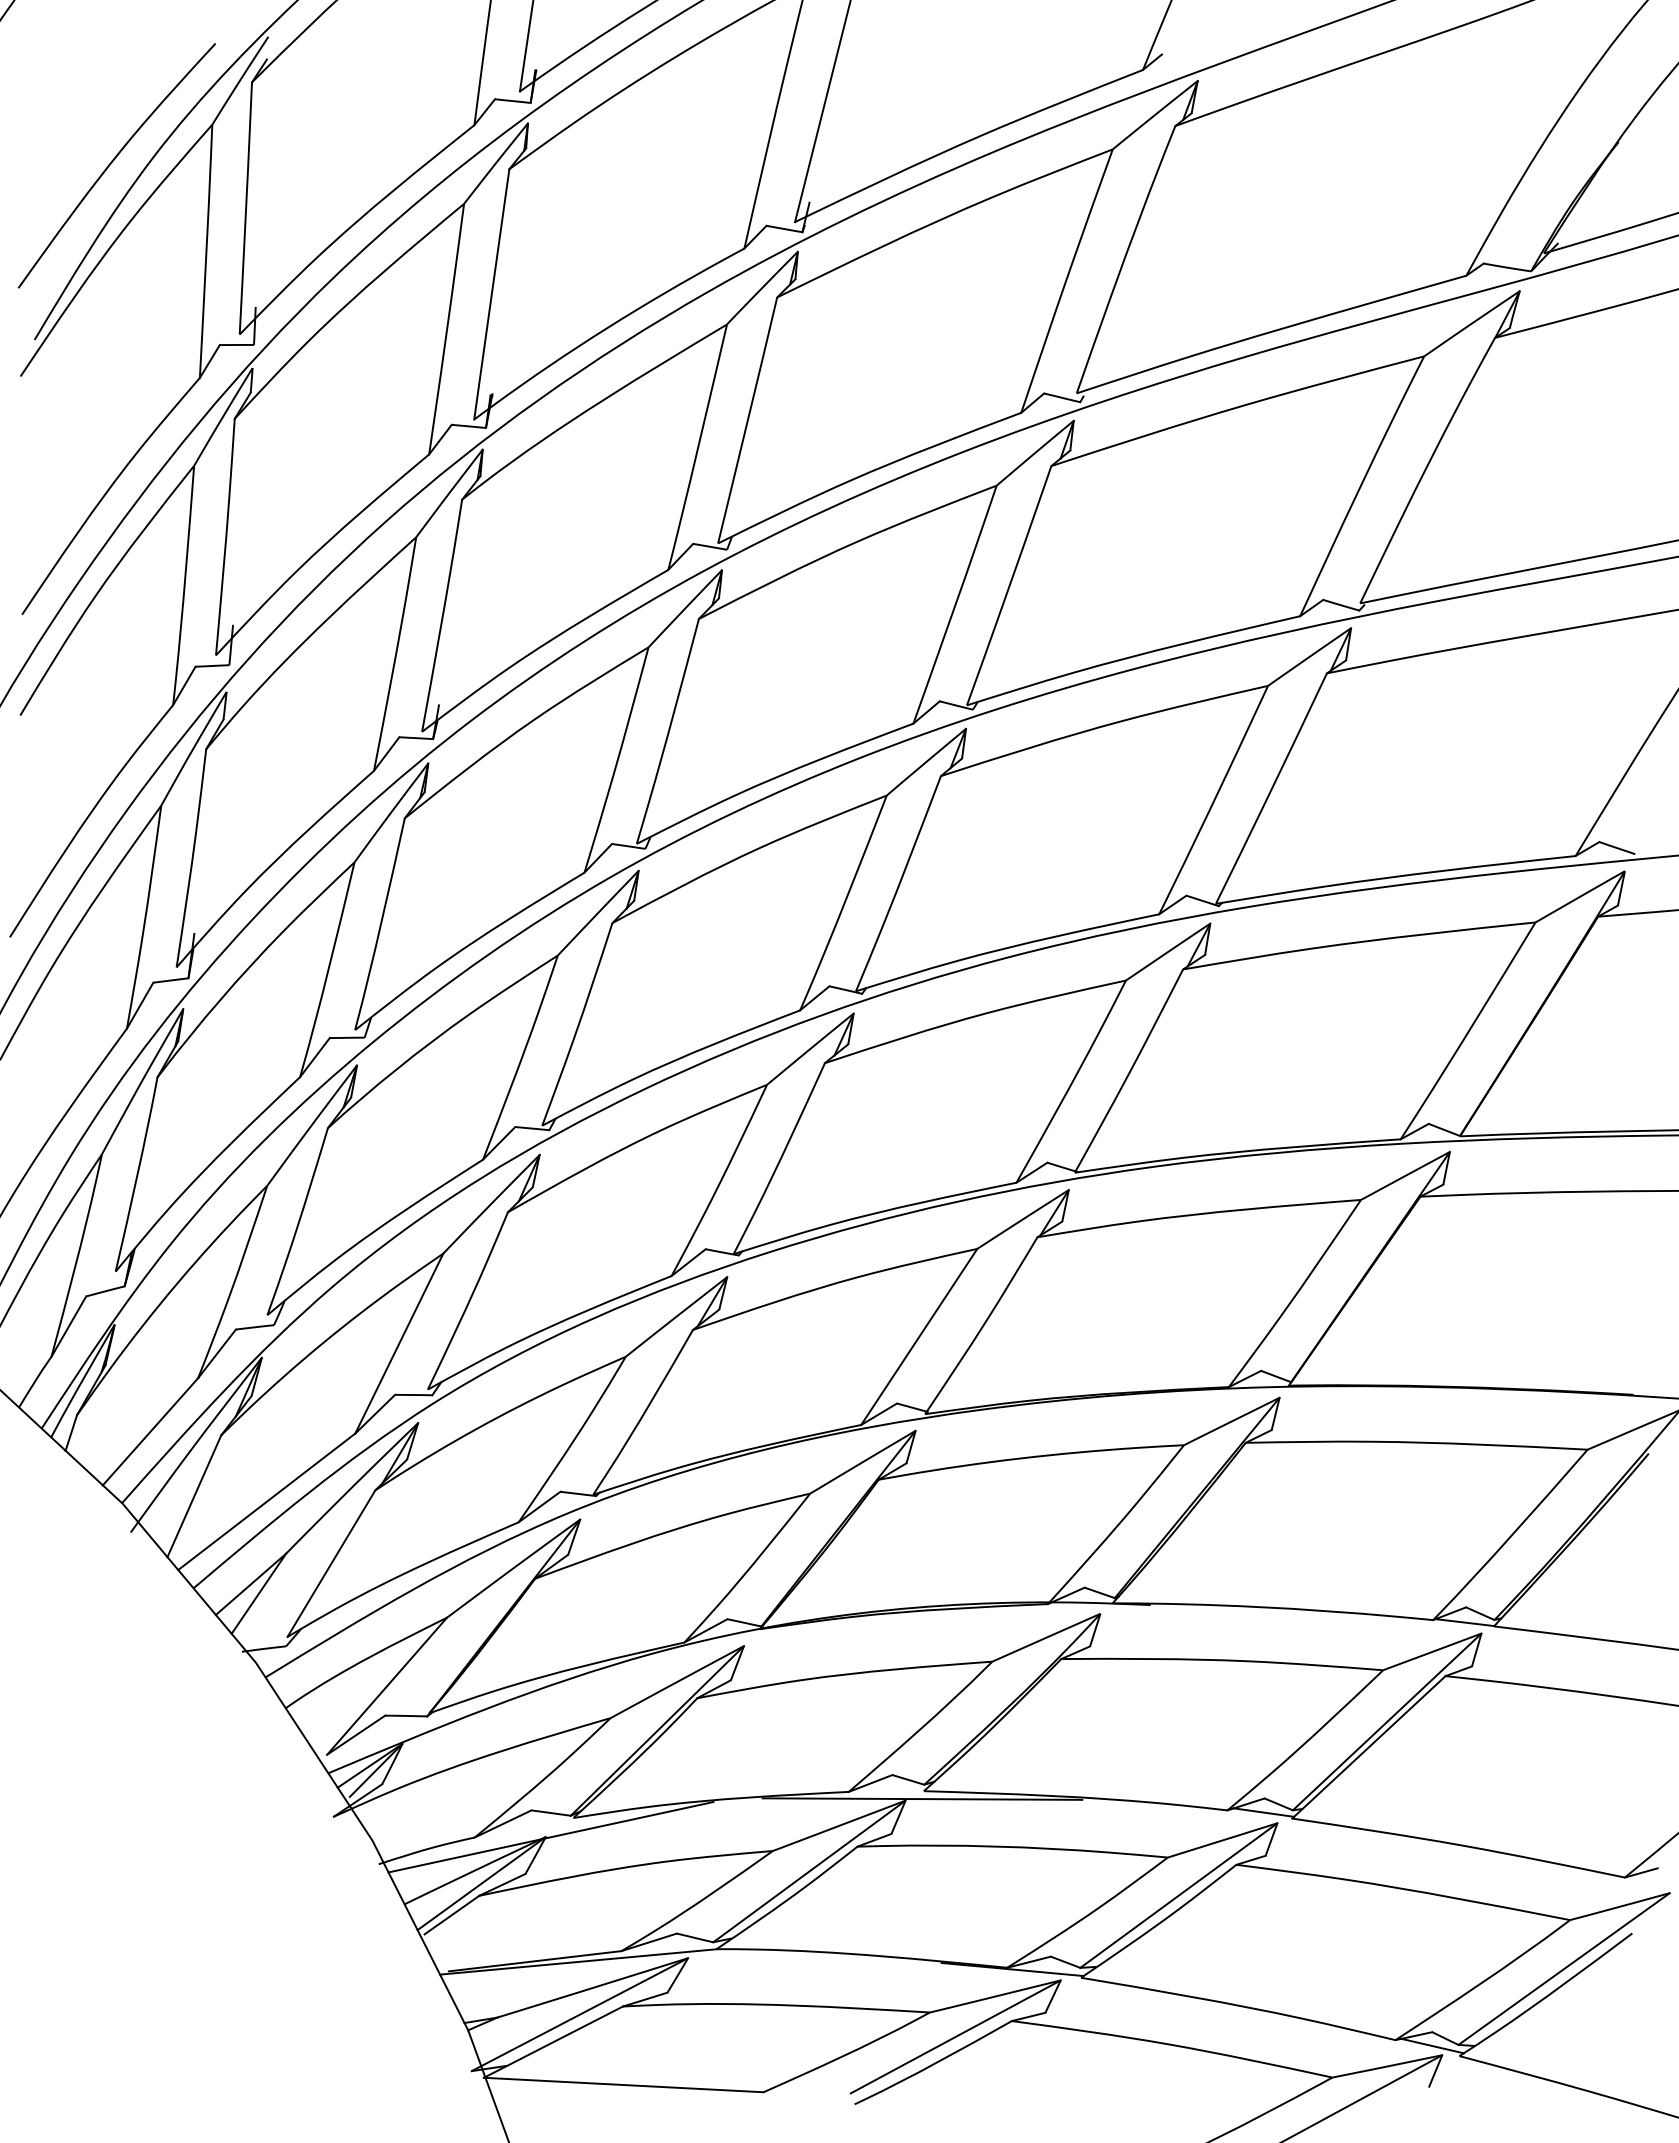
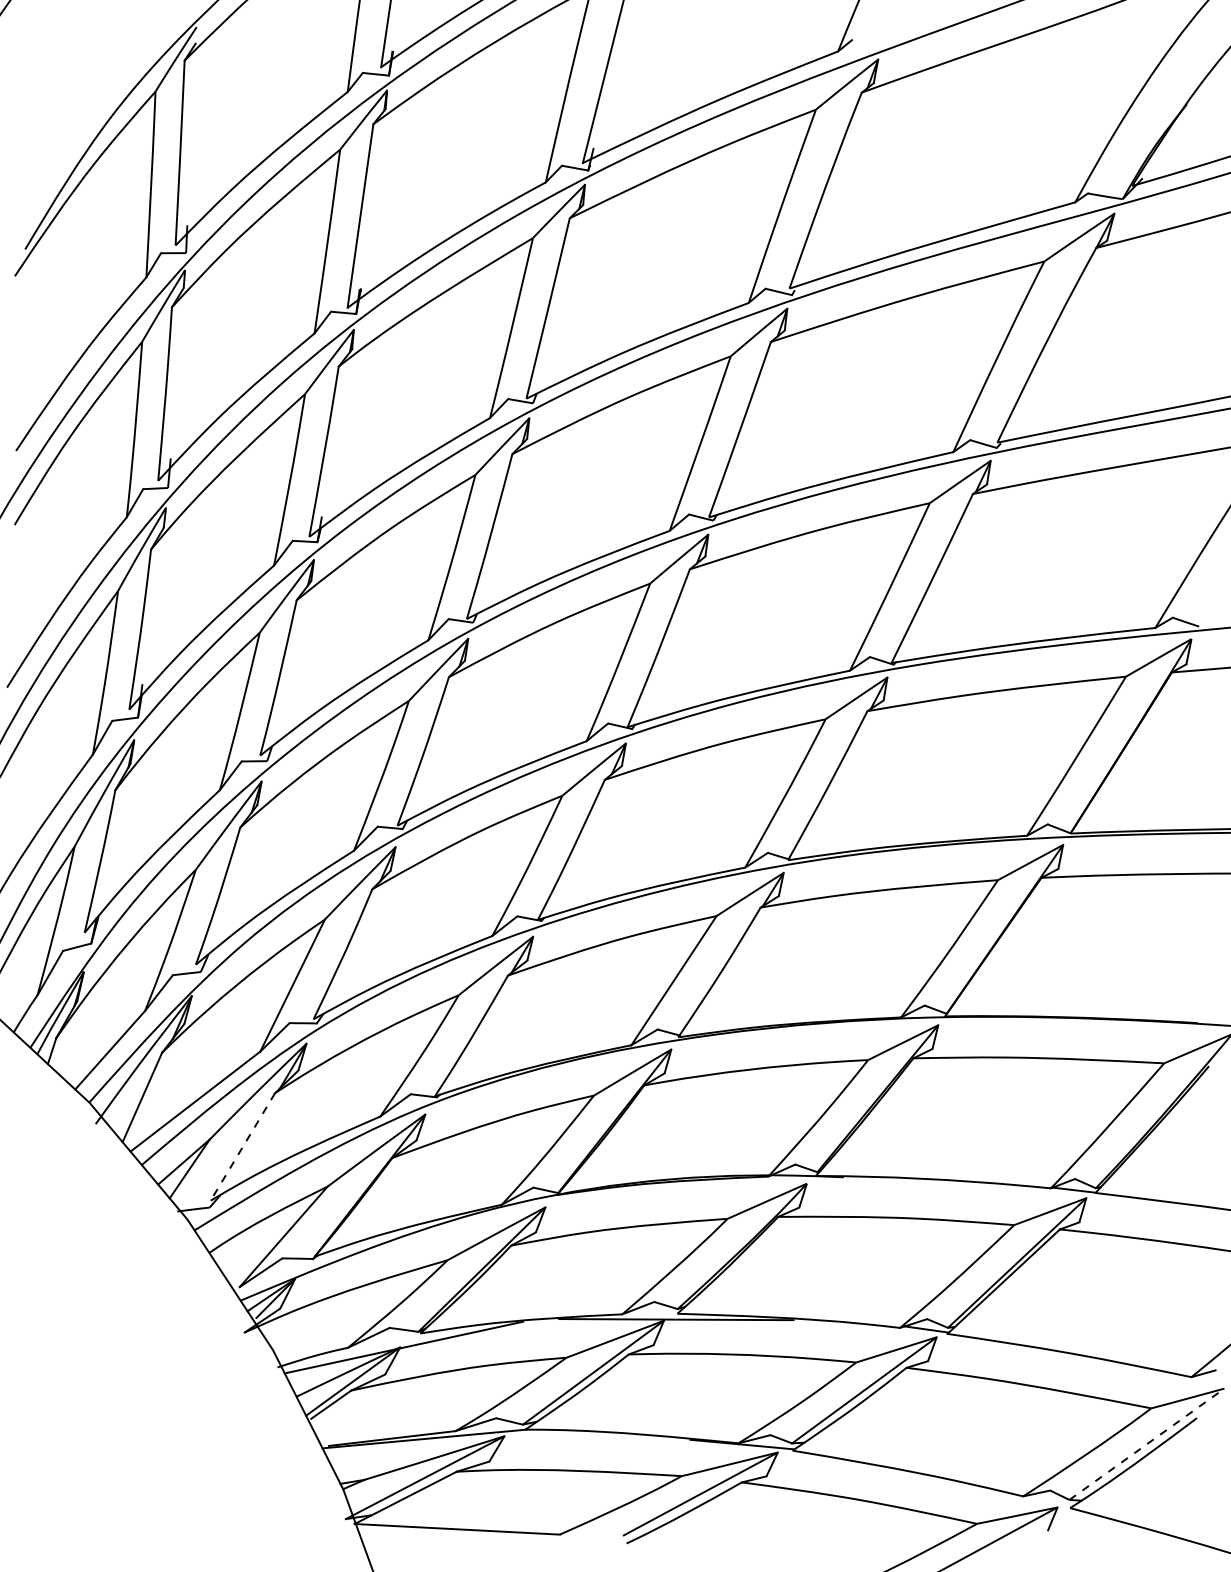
curve: (113, 161) -> (83, 118), removed
line: (331, 1564) -> (242, 1147), solid -> dashed
line: (1564, 1968) -> (1147, 1443), solid -> dashed
line: (1432, 2045) -> (1050, 1500), removed

